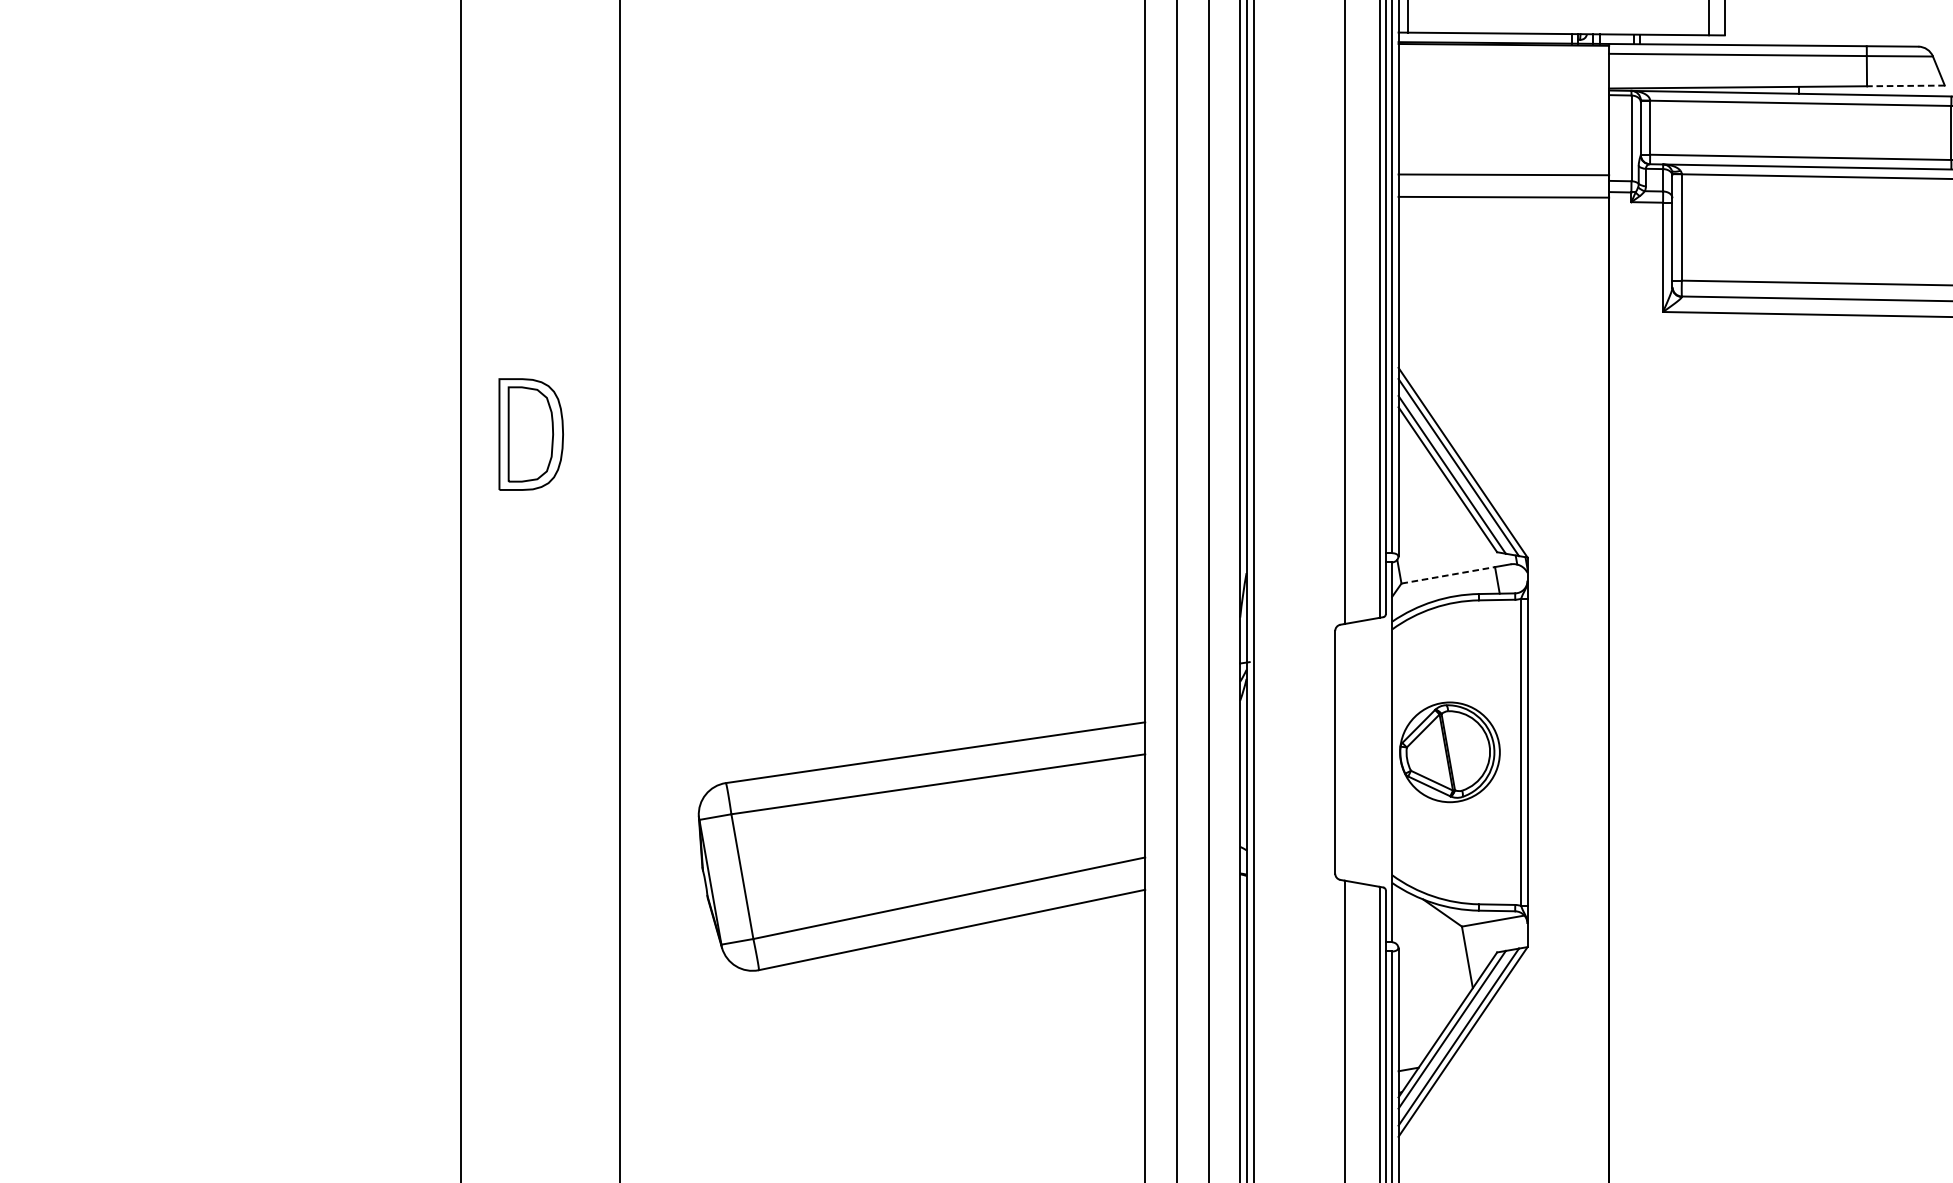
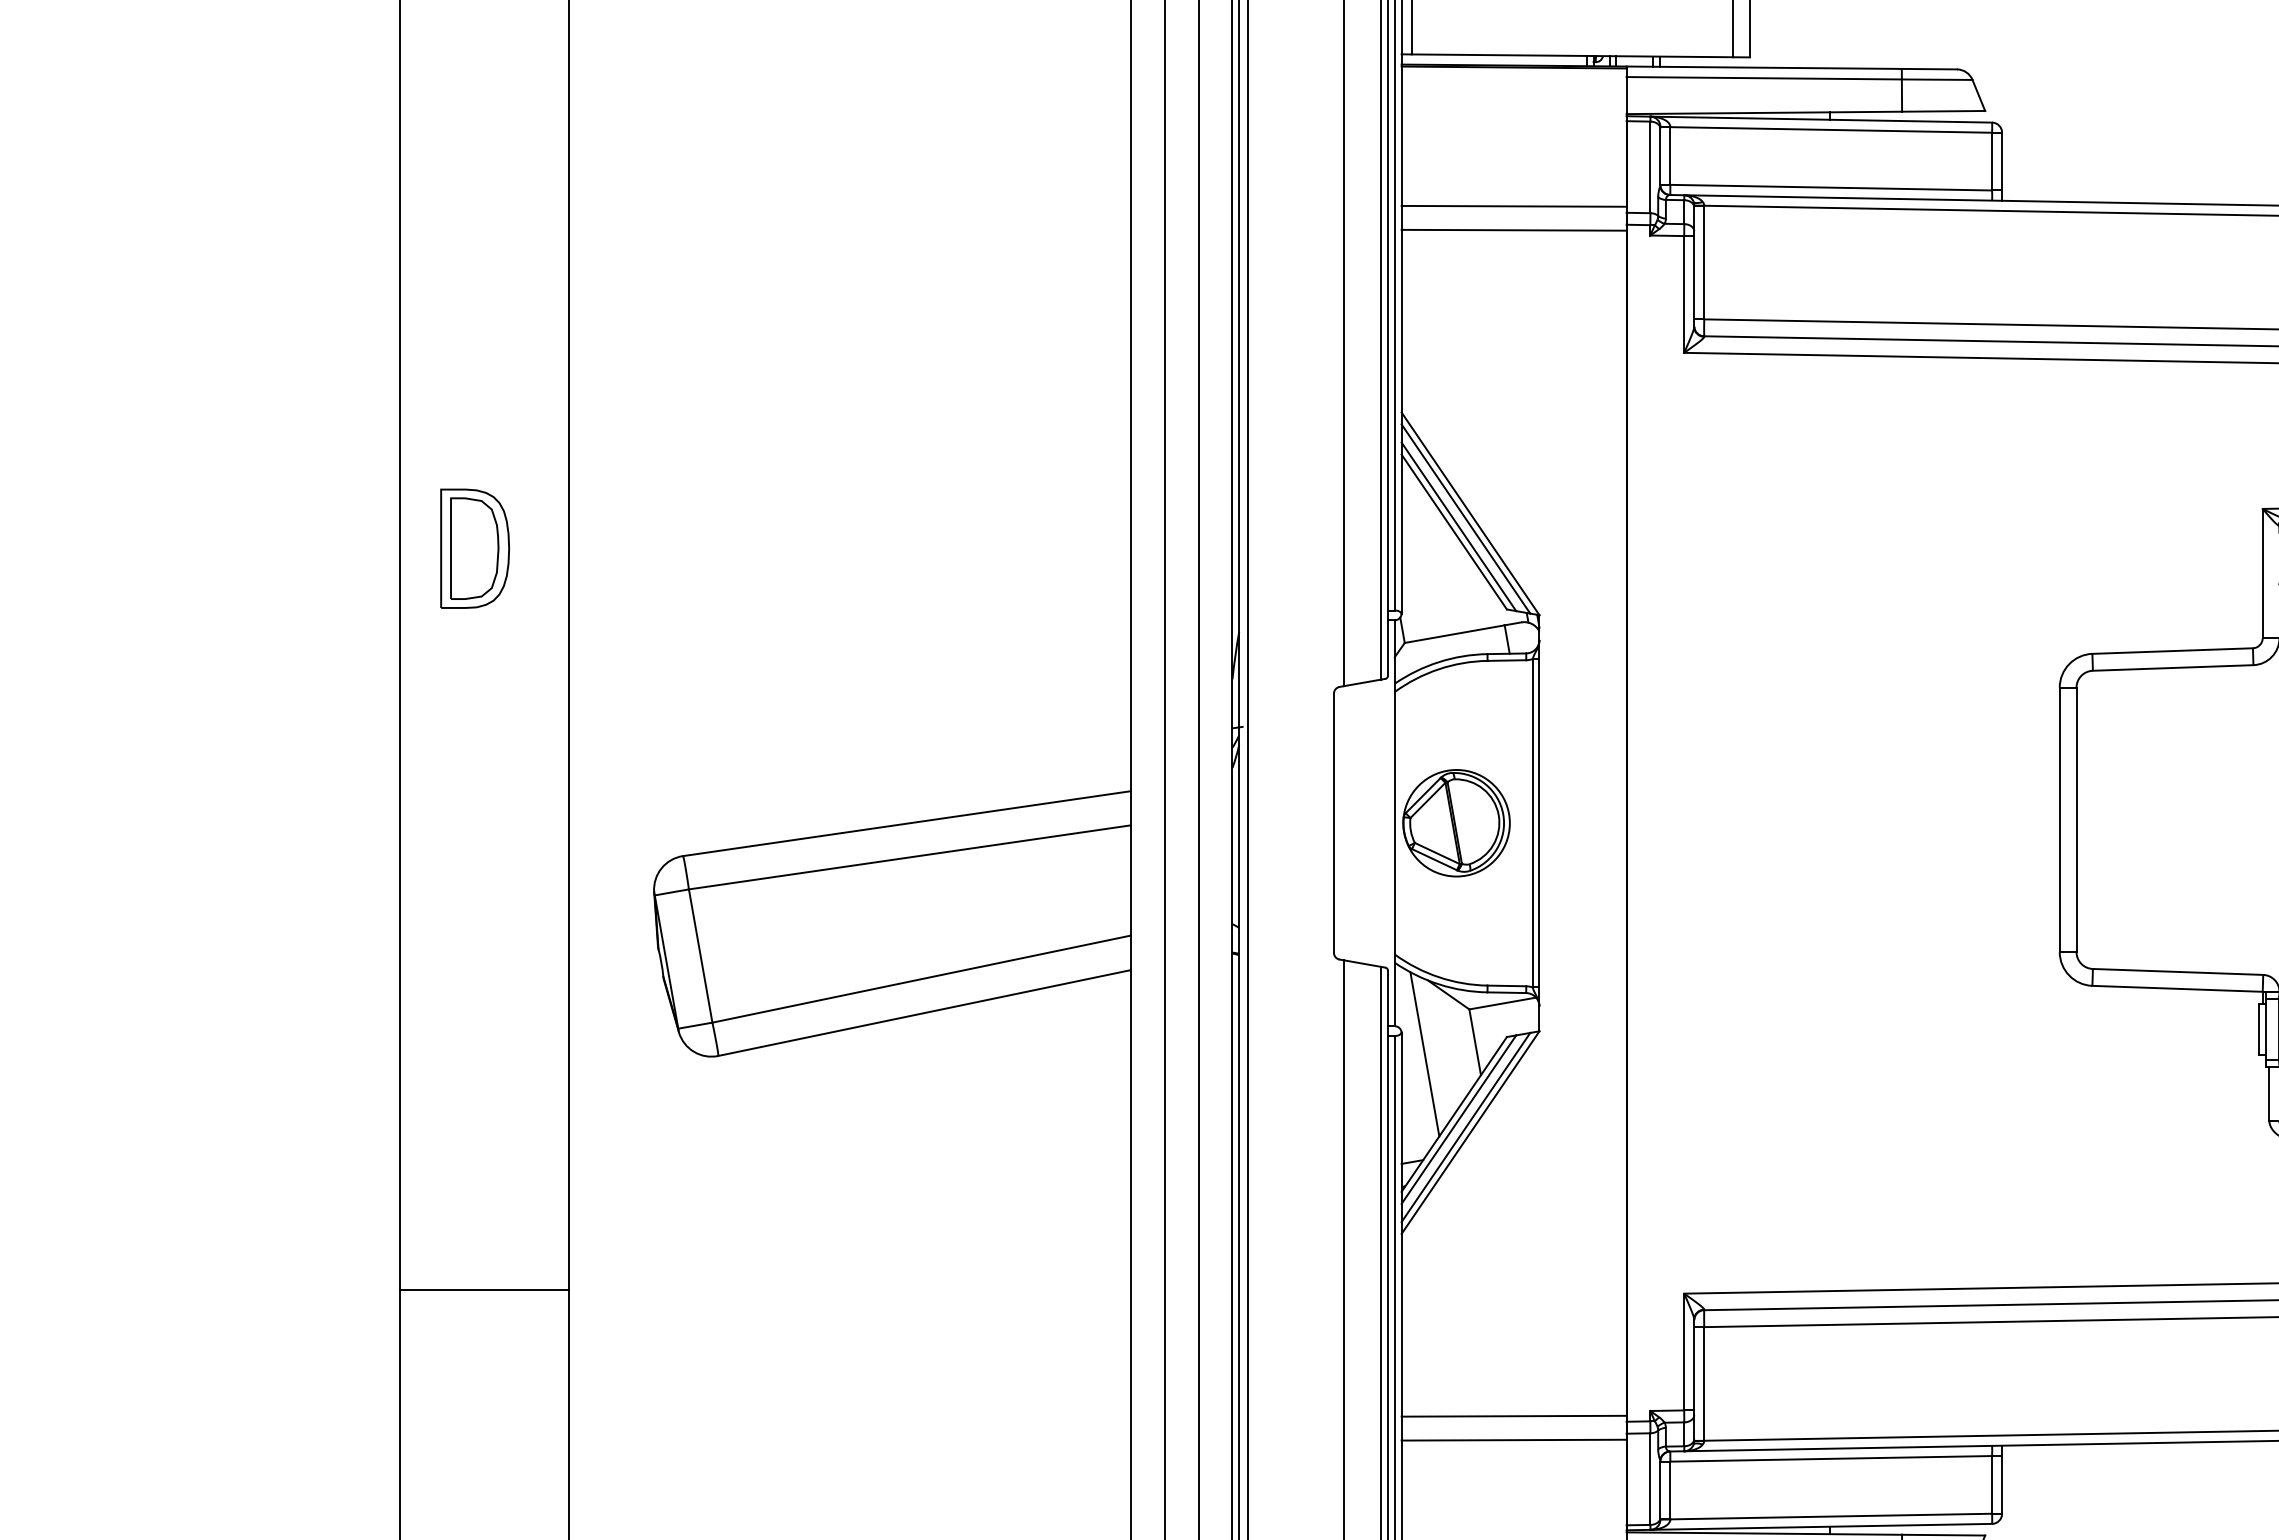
line: (1905, 86) -> (1943, 111), dashed -> solid
part: (531, 434) -> (475, 548), moved
line: (1448, 575) -> (1454, 634), dashed -> solid
line: (1419, 968) -> (1424, 1054), added

